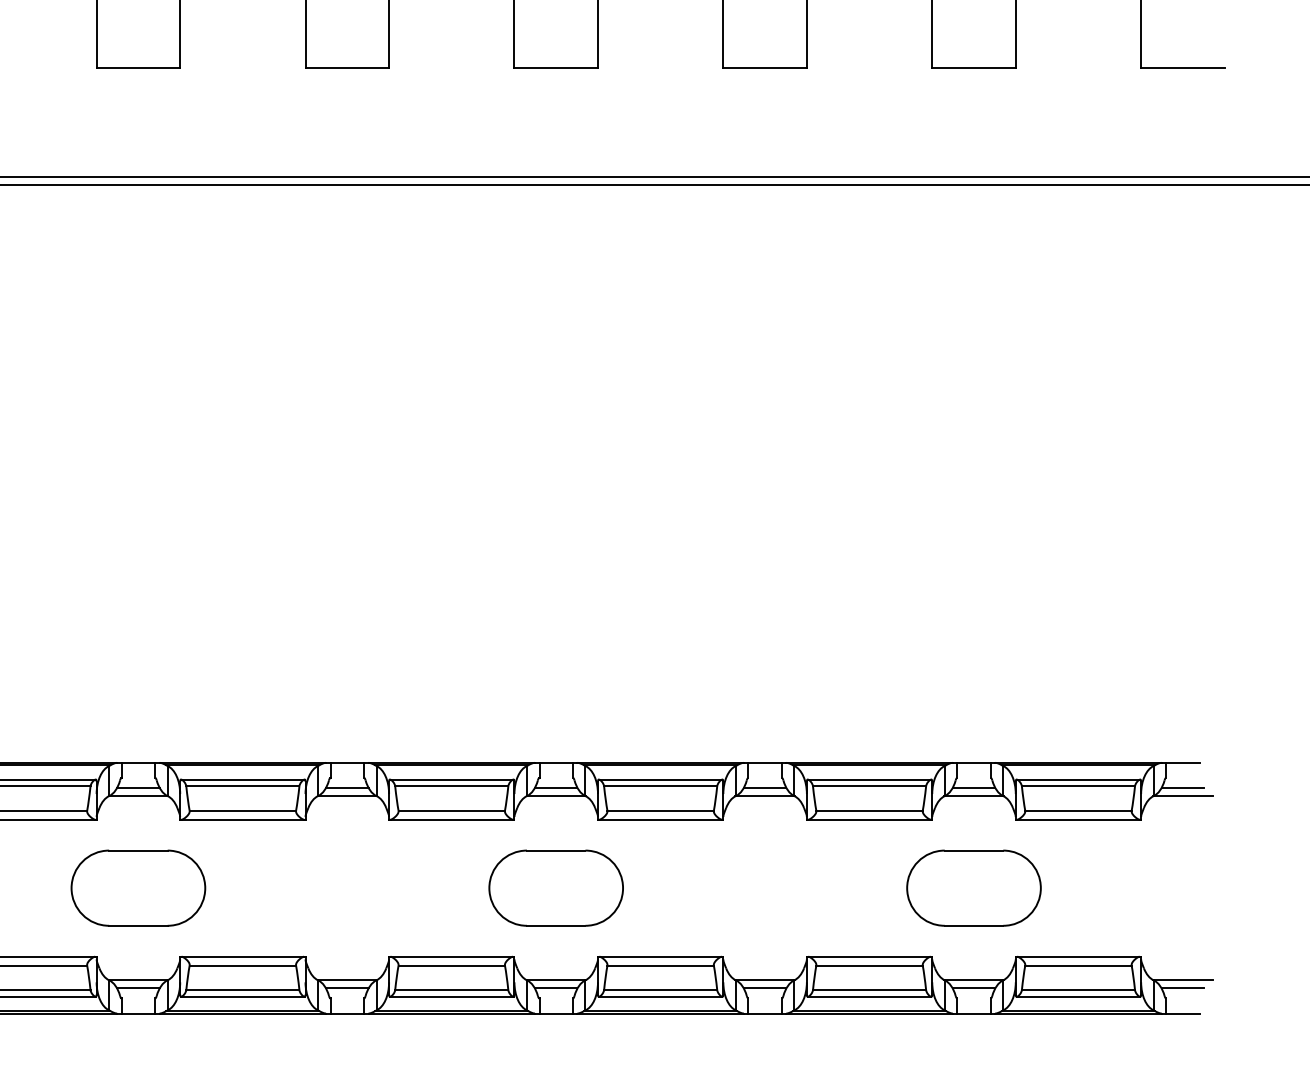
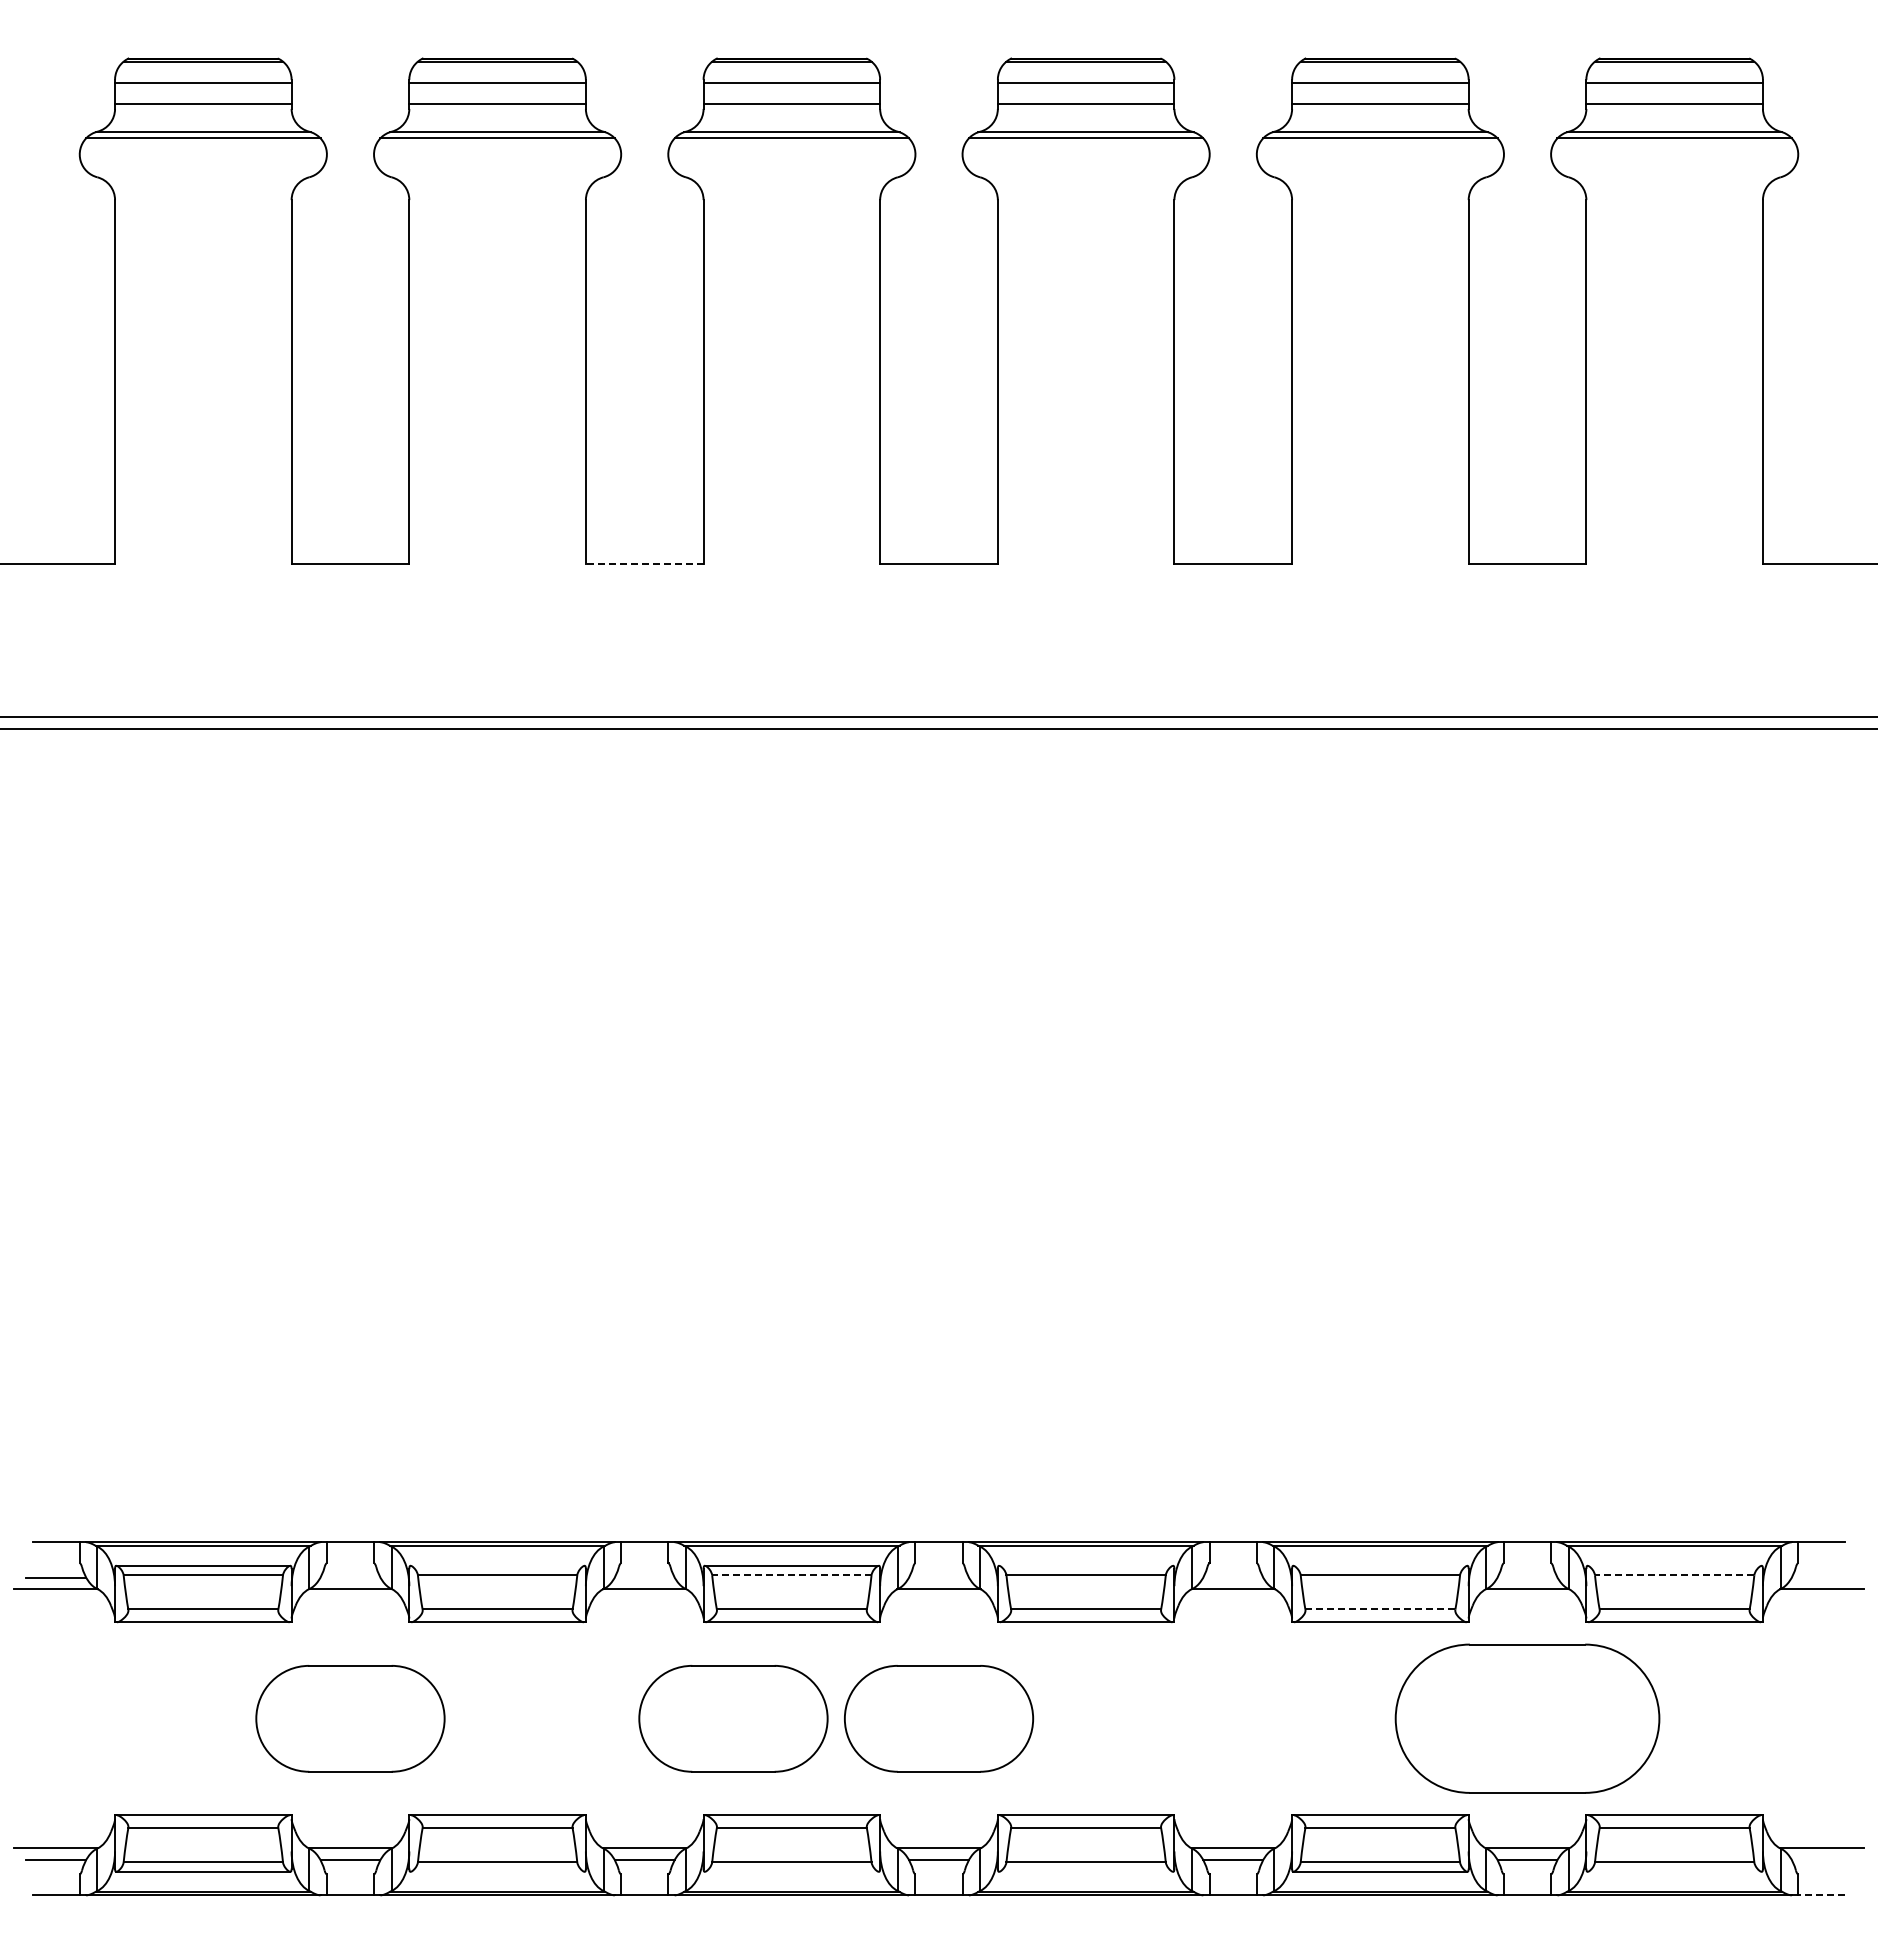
line: (347, 68) -> (644, 564), solid -> dashed
line: (242, 779) -> (497, 1565), removed
line: (660, 779) -> (1086, 1565), removed
line: (869, 779) -> (1380, 1565), removed
line: (1078, 779) -> (1674, 1565), removed
line: (451, 786) -> (791, 1575), solid -> dashed
line: (1078, 786) -> (1674, 1575), solid -> dashed
line: (138, 787) -> (350, 1577), removed
line: (347, 787) -> (644, 1577), removed
line: (555, 787) -> (938, 1577), removed
line: (765, 787) -> (1233, 1577), removed
line: (973, 787) -> (1527, 1577), removed
line: (1182, 787) -> (1821, 1577), removed
line: (868, 810) -> (1379, 1609), solid -> dashed
part: (410, 887) -> (733, 1718), added
part: (973, 887) -> (1527, 1718), size x1.4
line: (1182, 988) -> (1821, 1860), removed
line: (242, 996) -> (497, 1871), removed
line: (451, 996) -> (791, 1871), removed
line: (660, 996) -> (1086, 1871), removed
line: (1078, 996) -> (1674, 1871), removed
line: (1182, 1013) -> (1821, 1895), solid -> dashed

